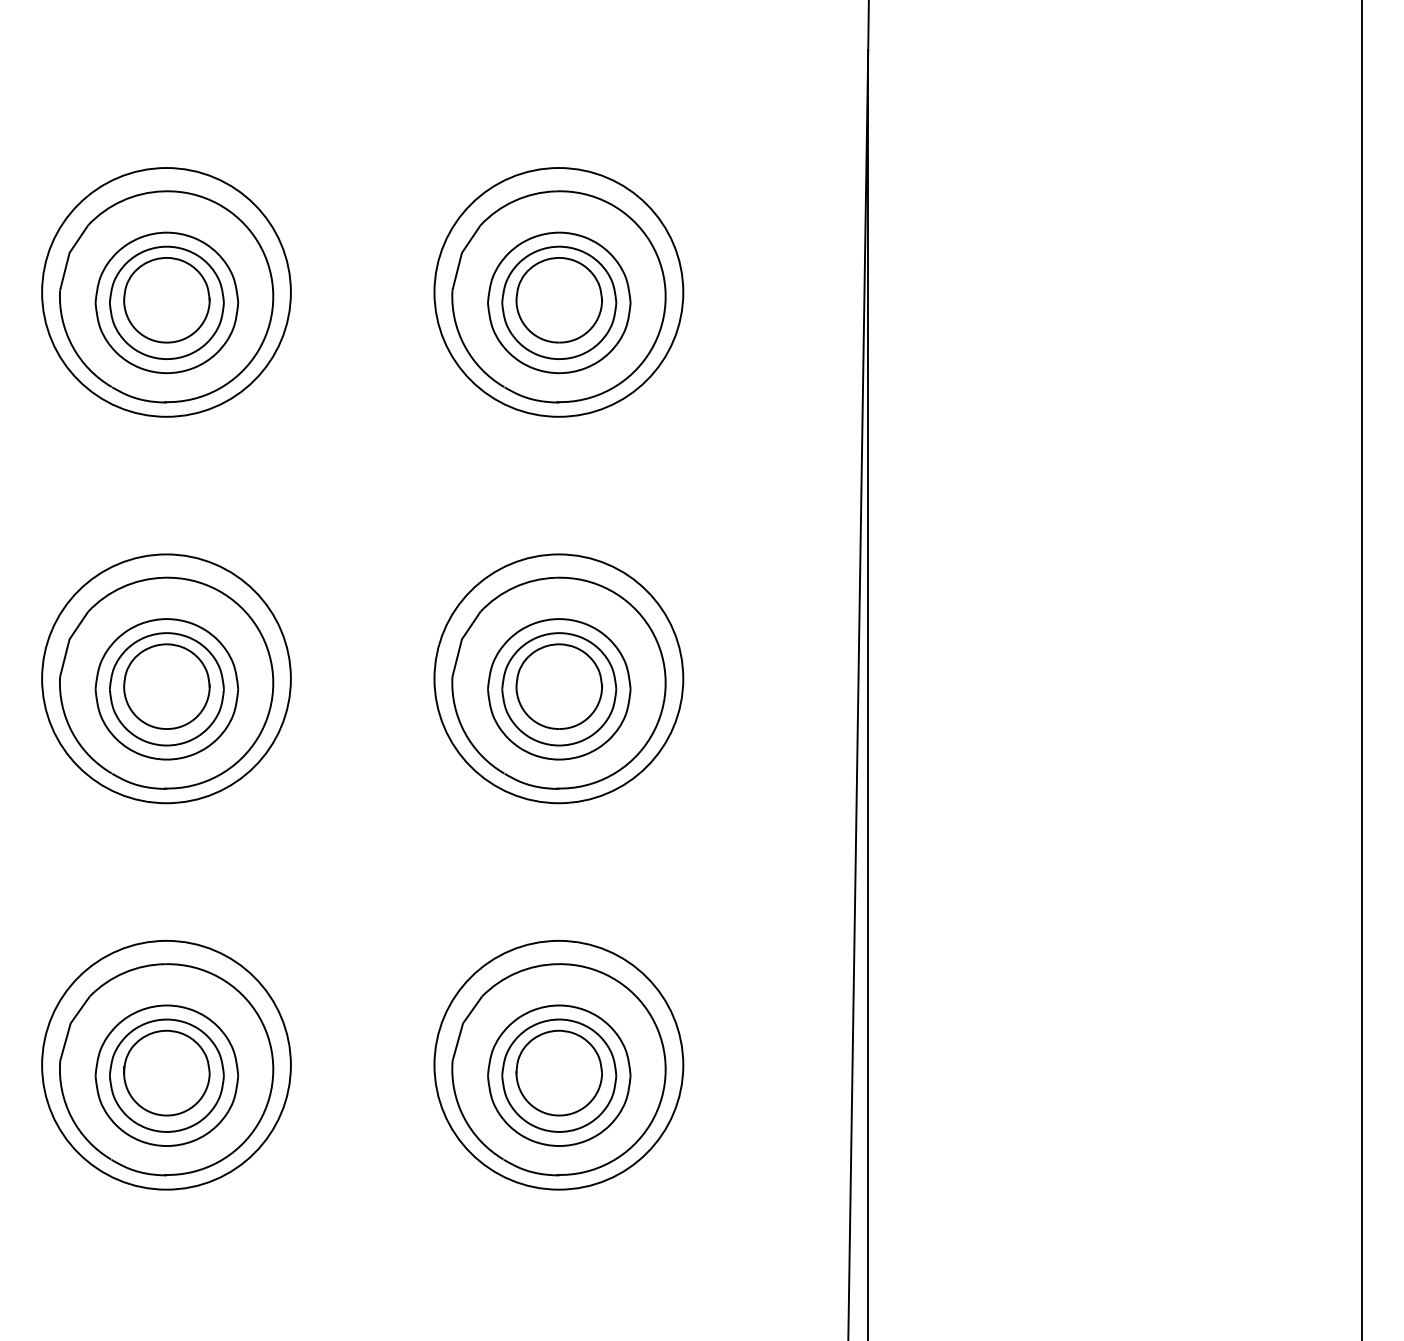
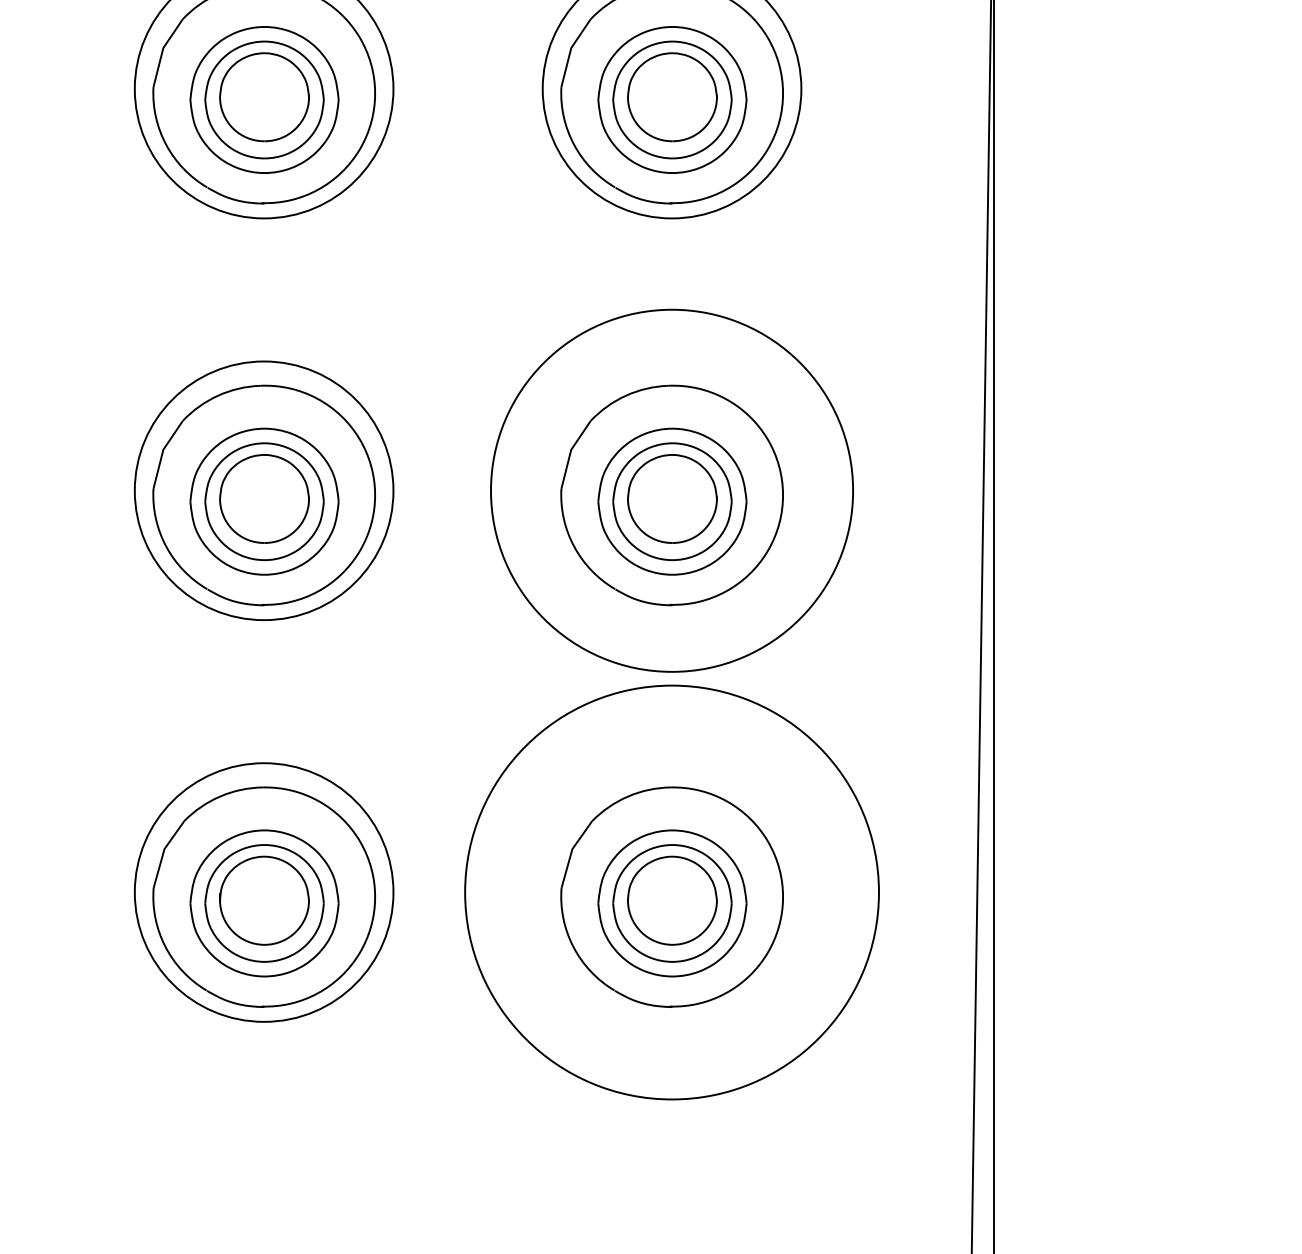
circle: (558, 678) -> (671, 490), size x1.4
circle: (558, 1064) -> (671, 891), size x1.6

